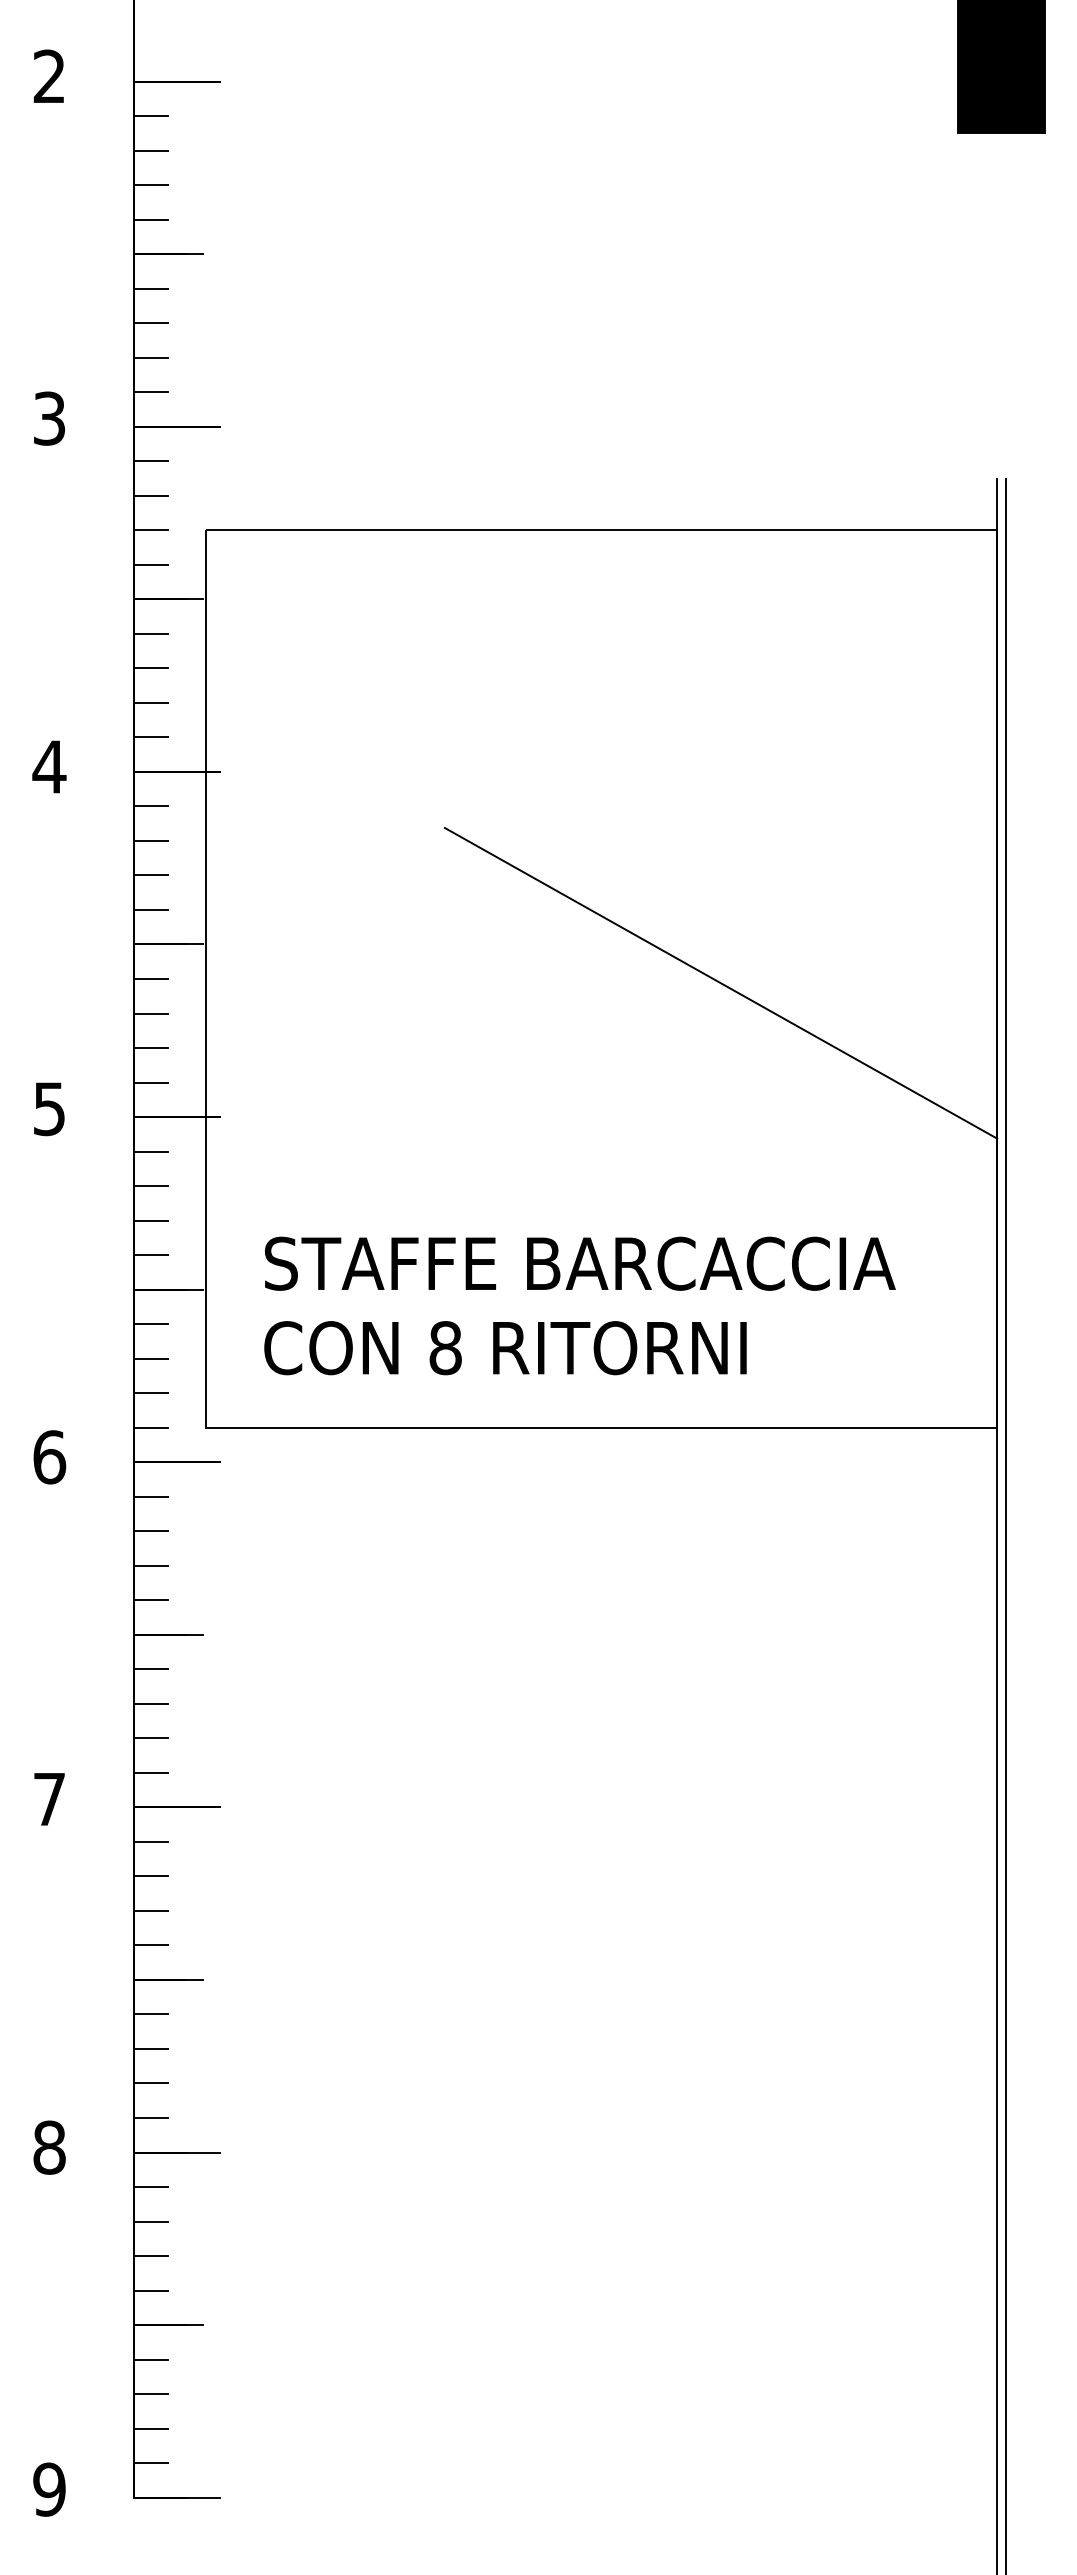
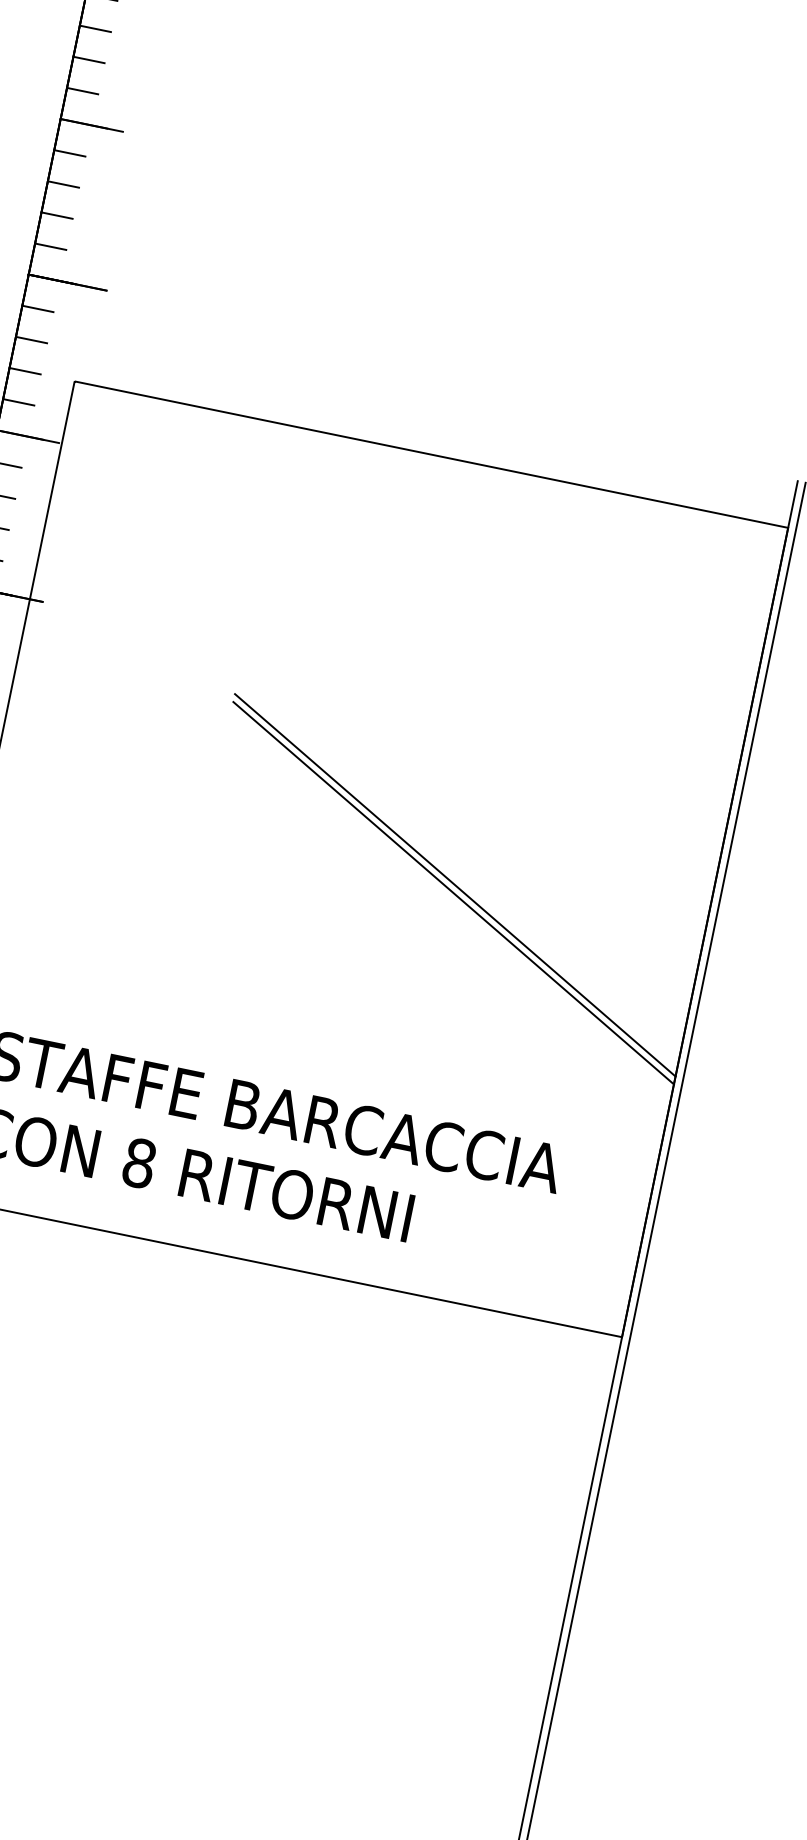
line: (720, 991) -> (453, 892), added

